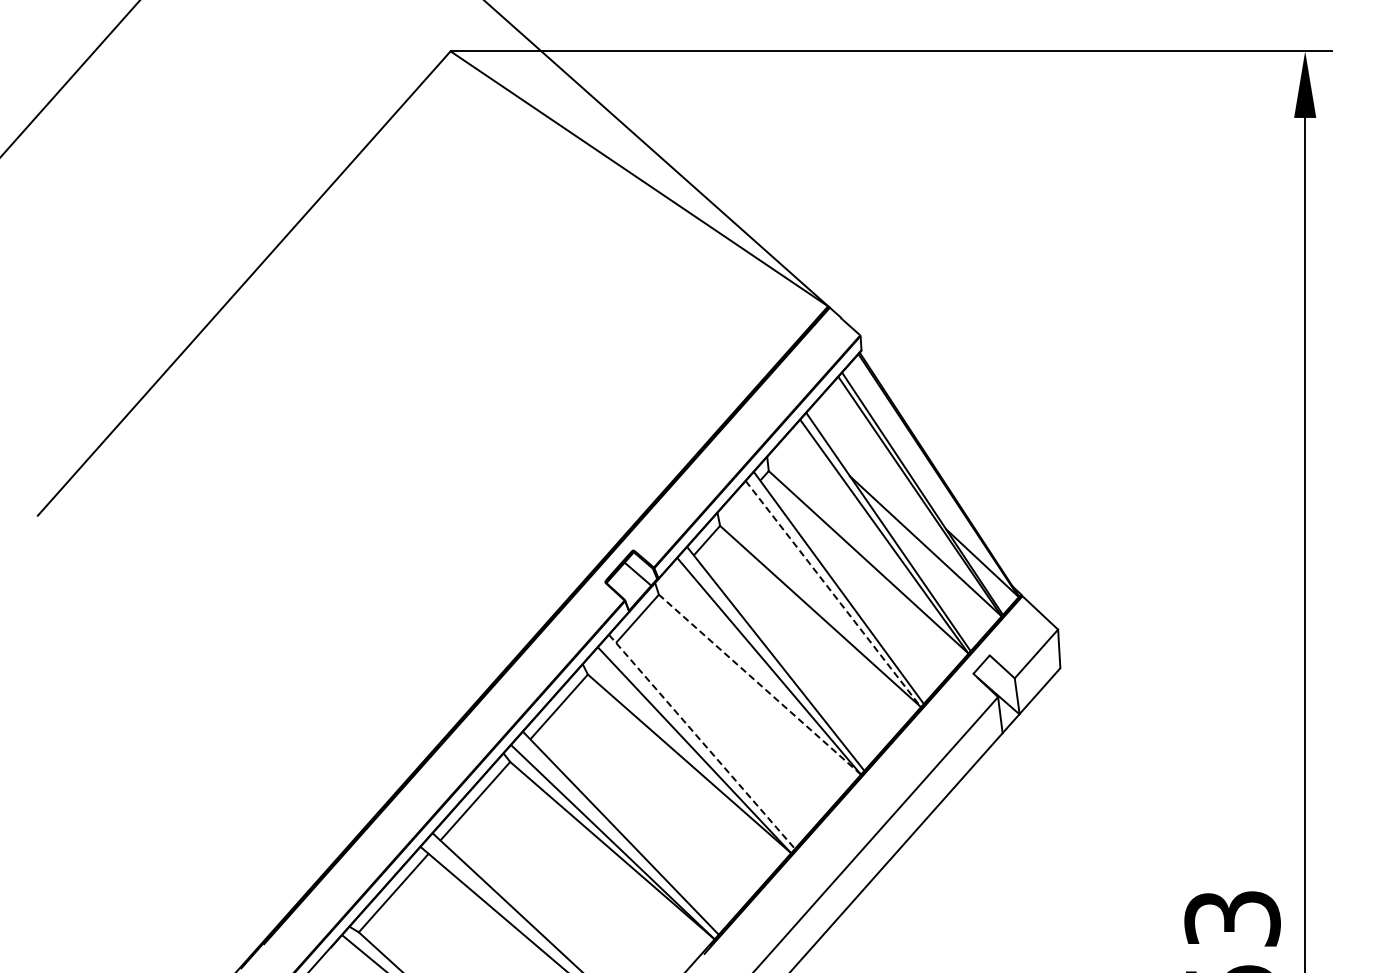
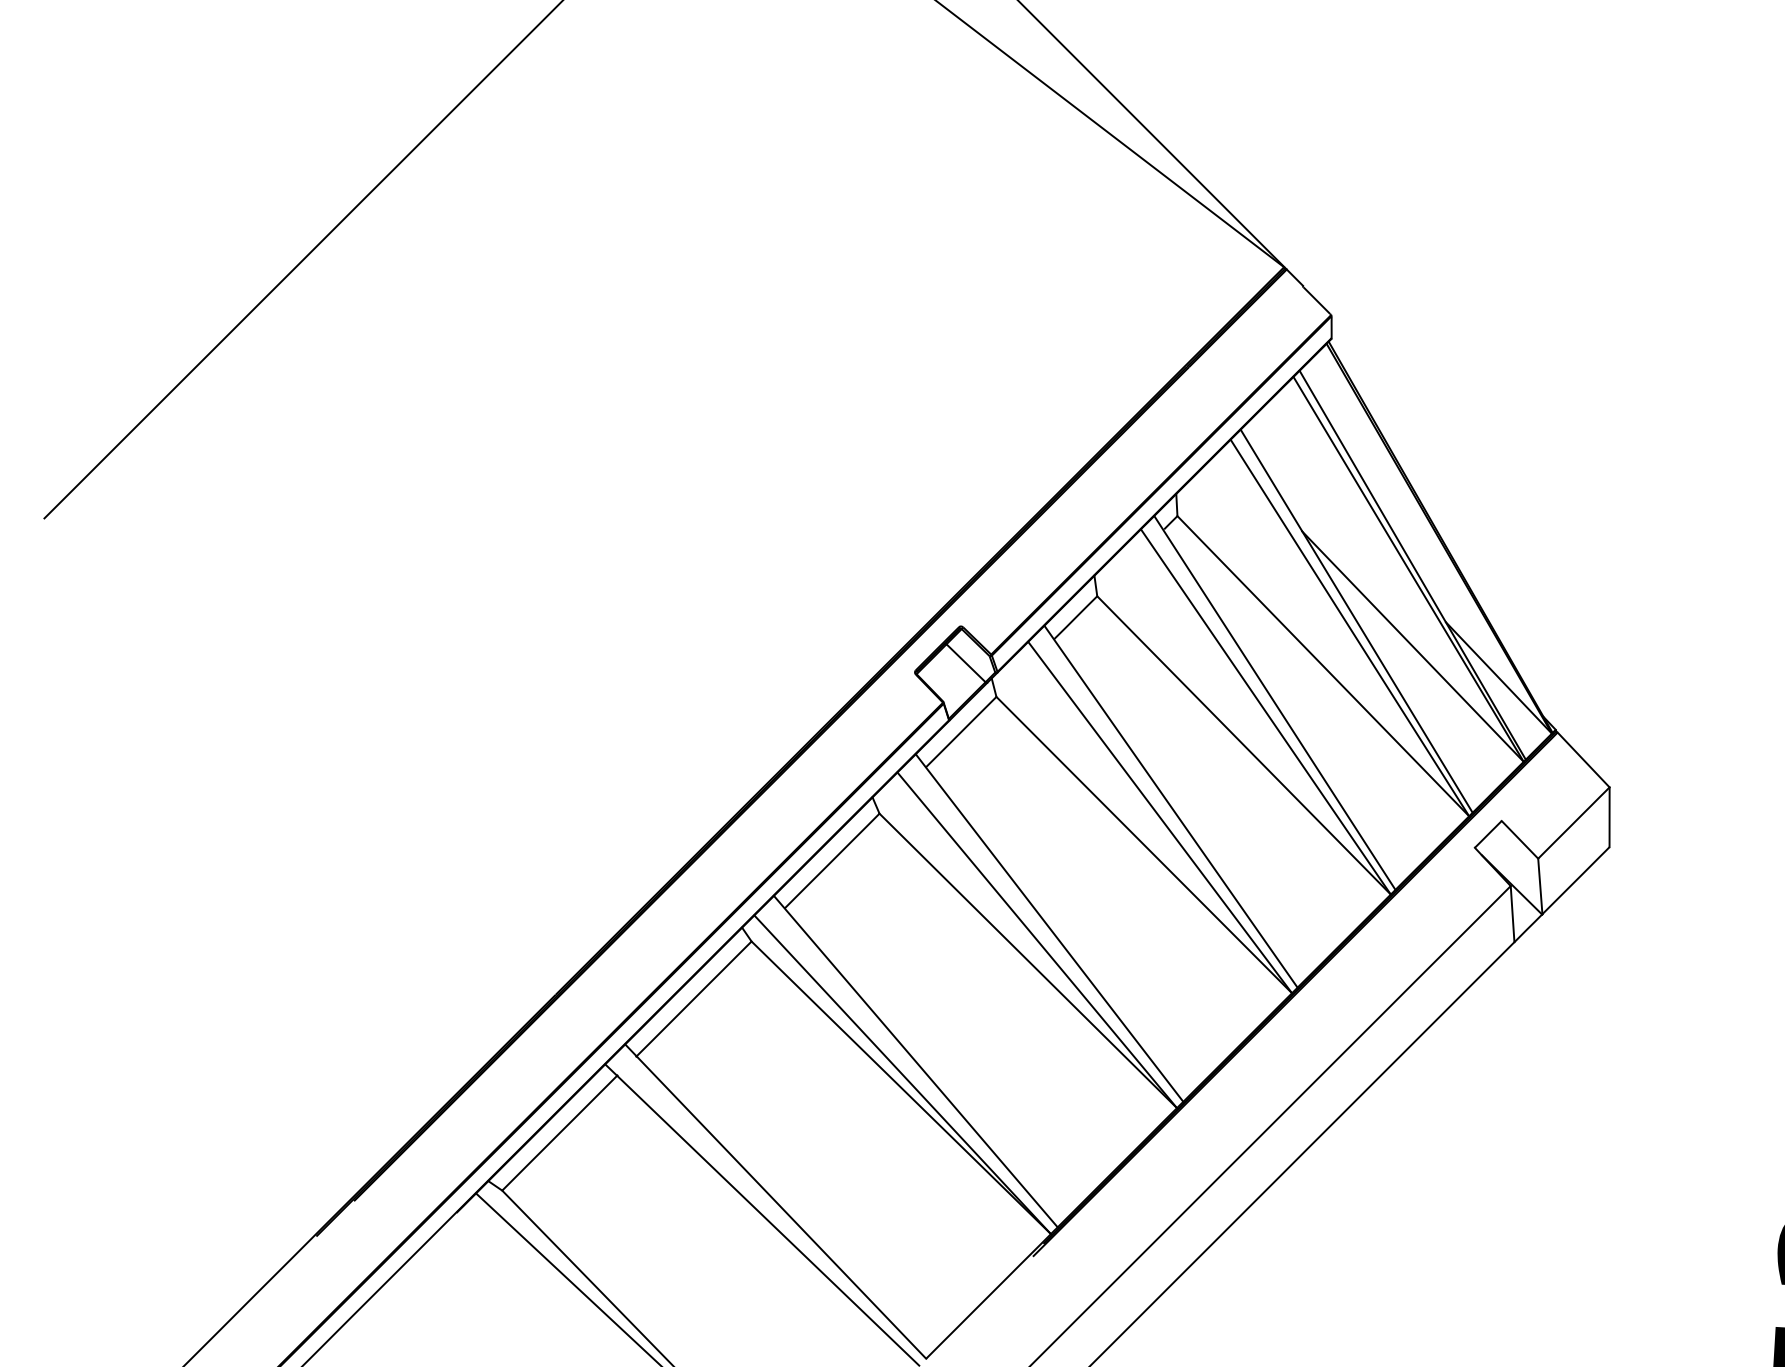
line: (833, 594) -> (1266, 712), dashed -> solid
line: (759, 684) -> (1143, 844), dashed -> solid
line: (702, 741) -> (1050, 927), dashed -> solid

